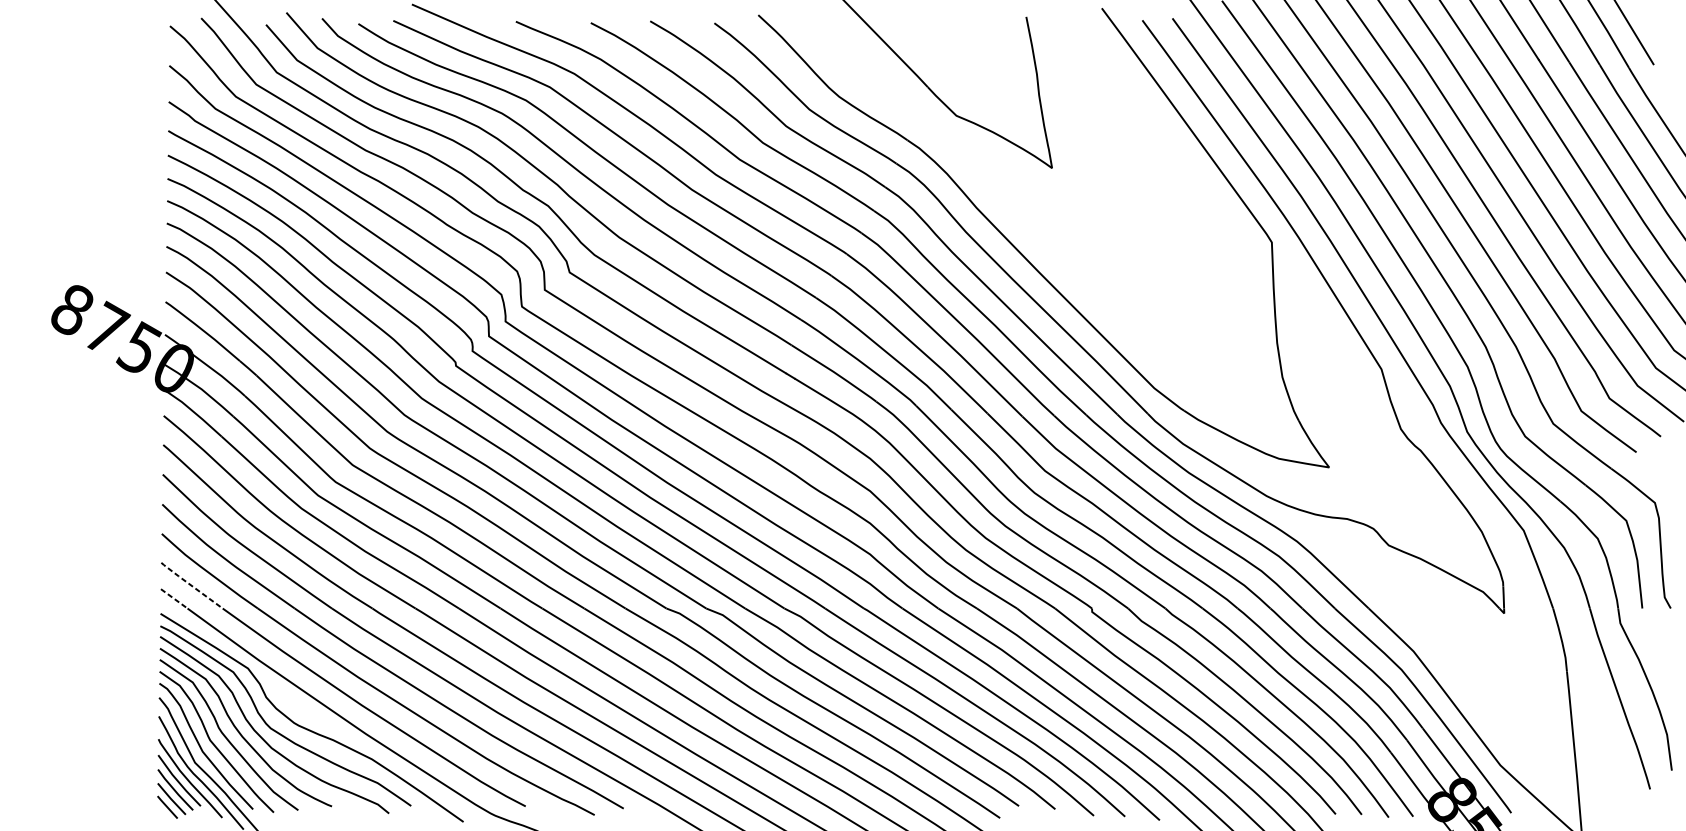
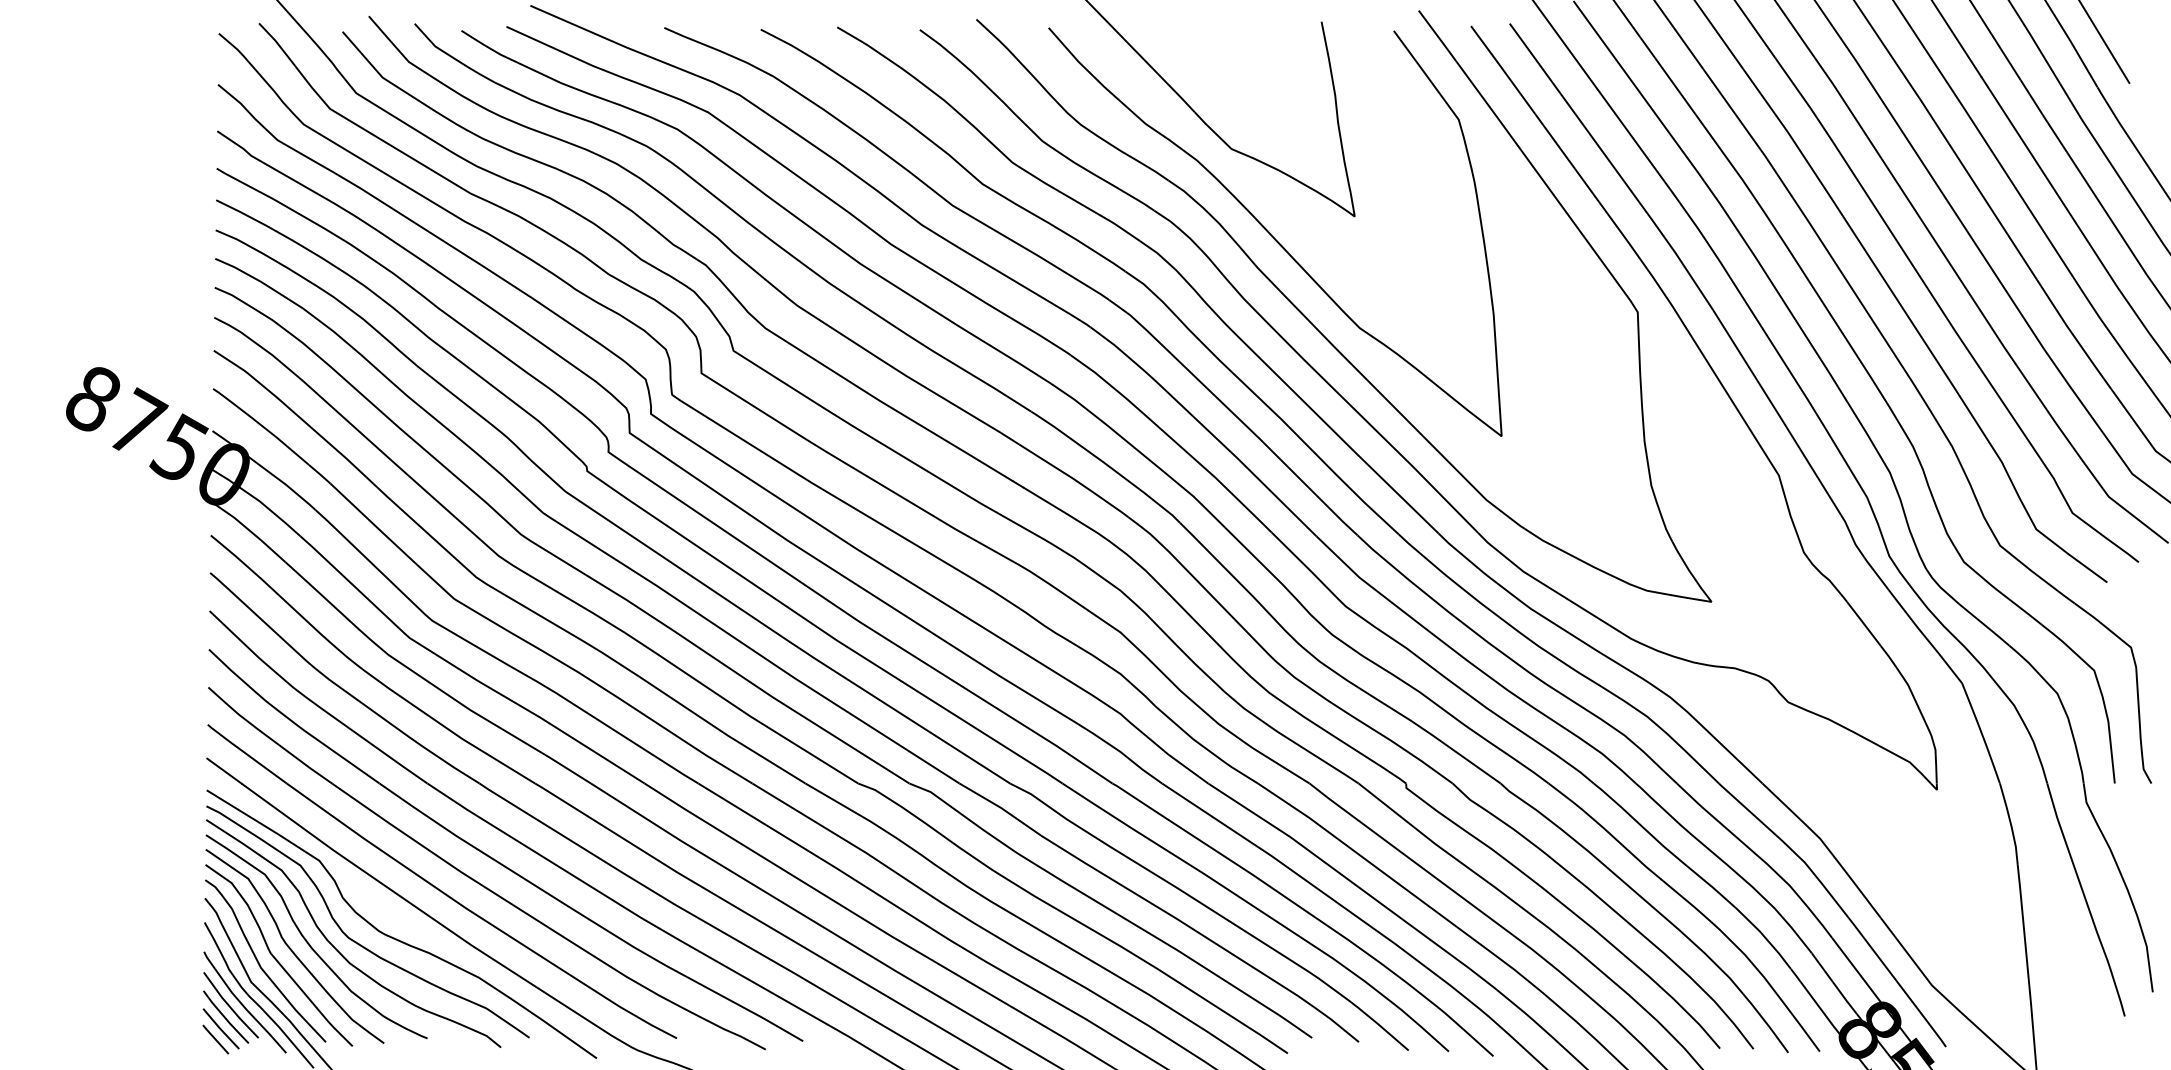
part: (990, 179) -> (1275, 231), added
line: (191, 585) -> (246, 753), dashed -> solid
line: (174, 599) -> (224, 771), dashed -> solid

